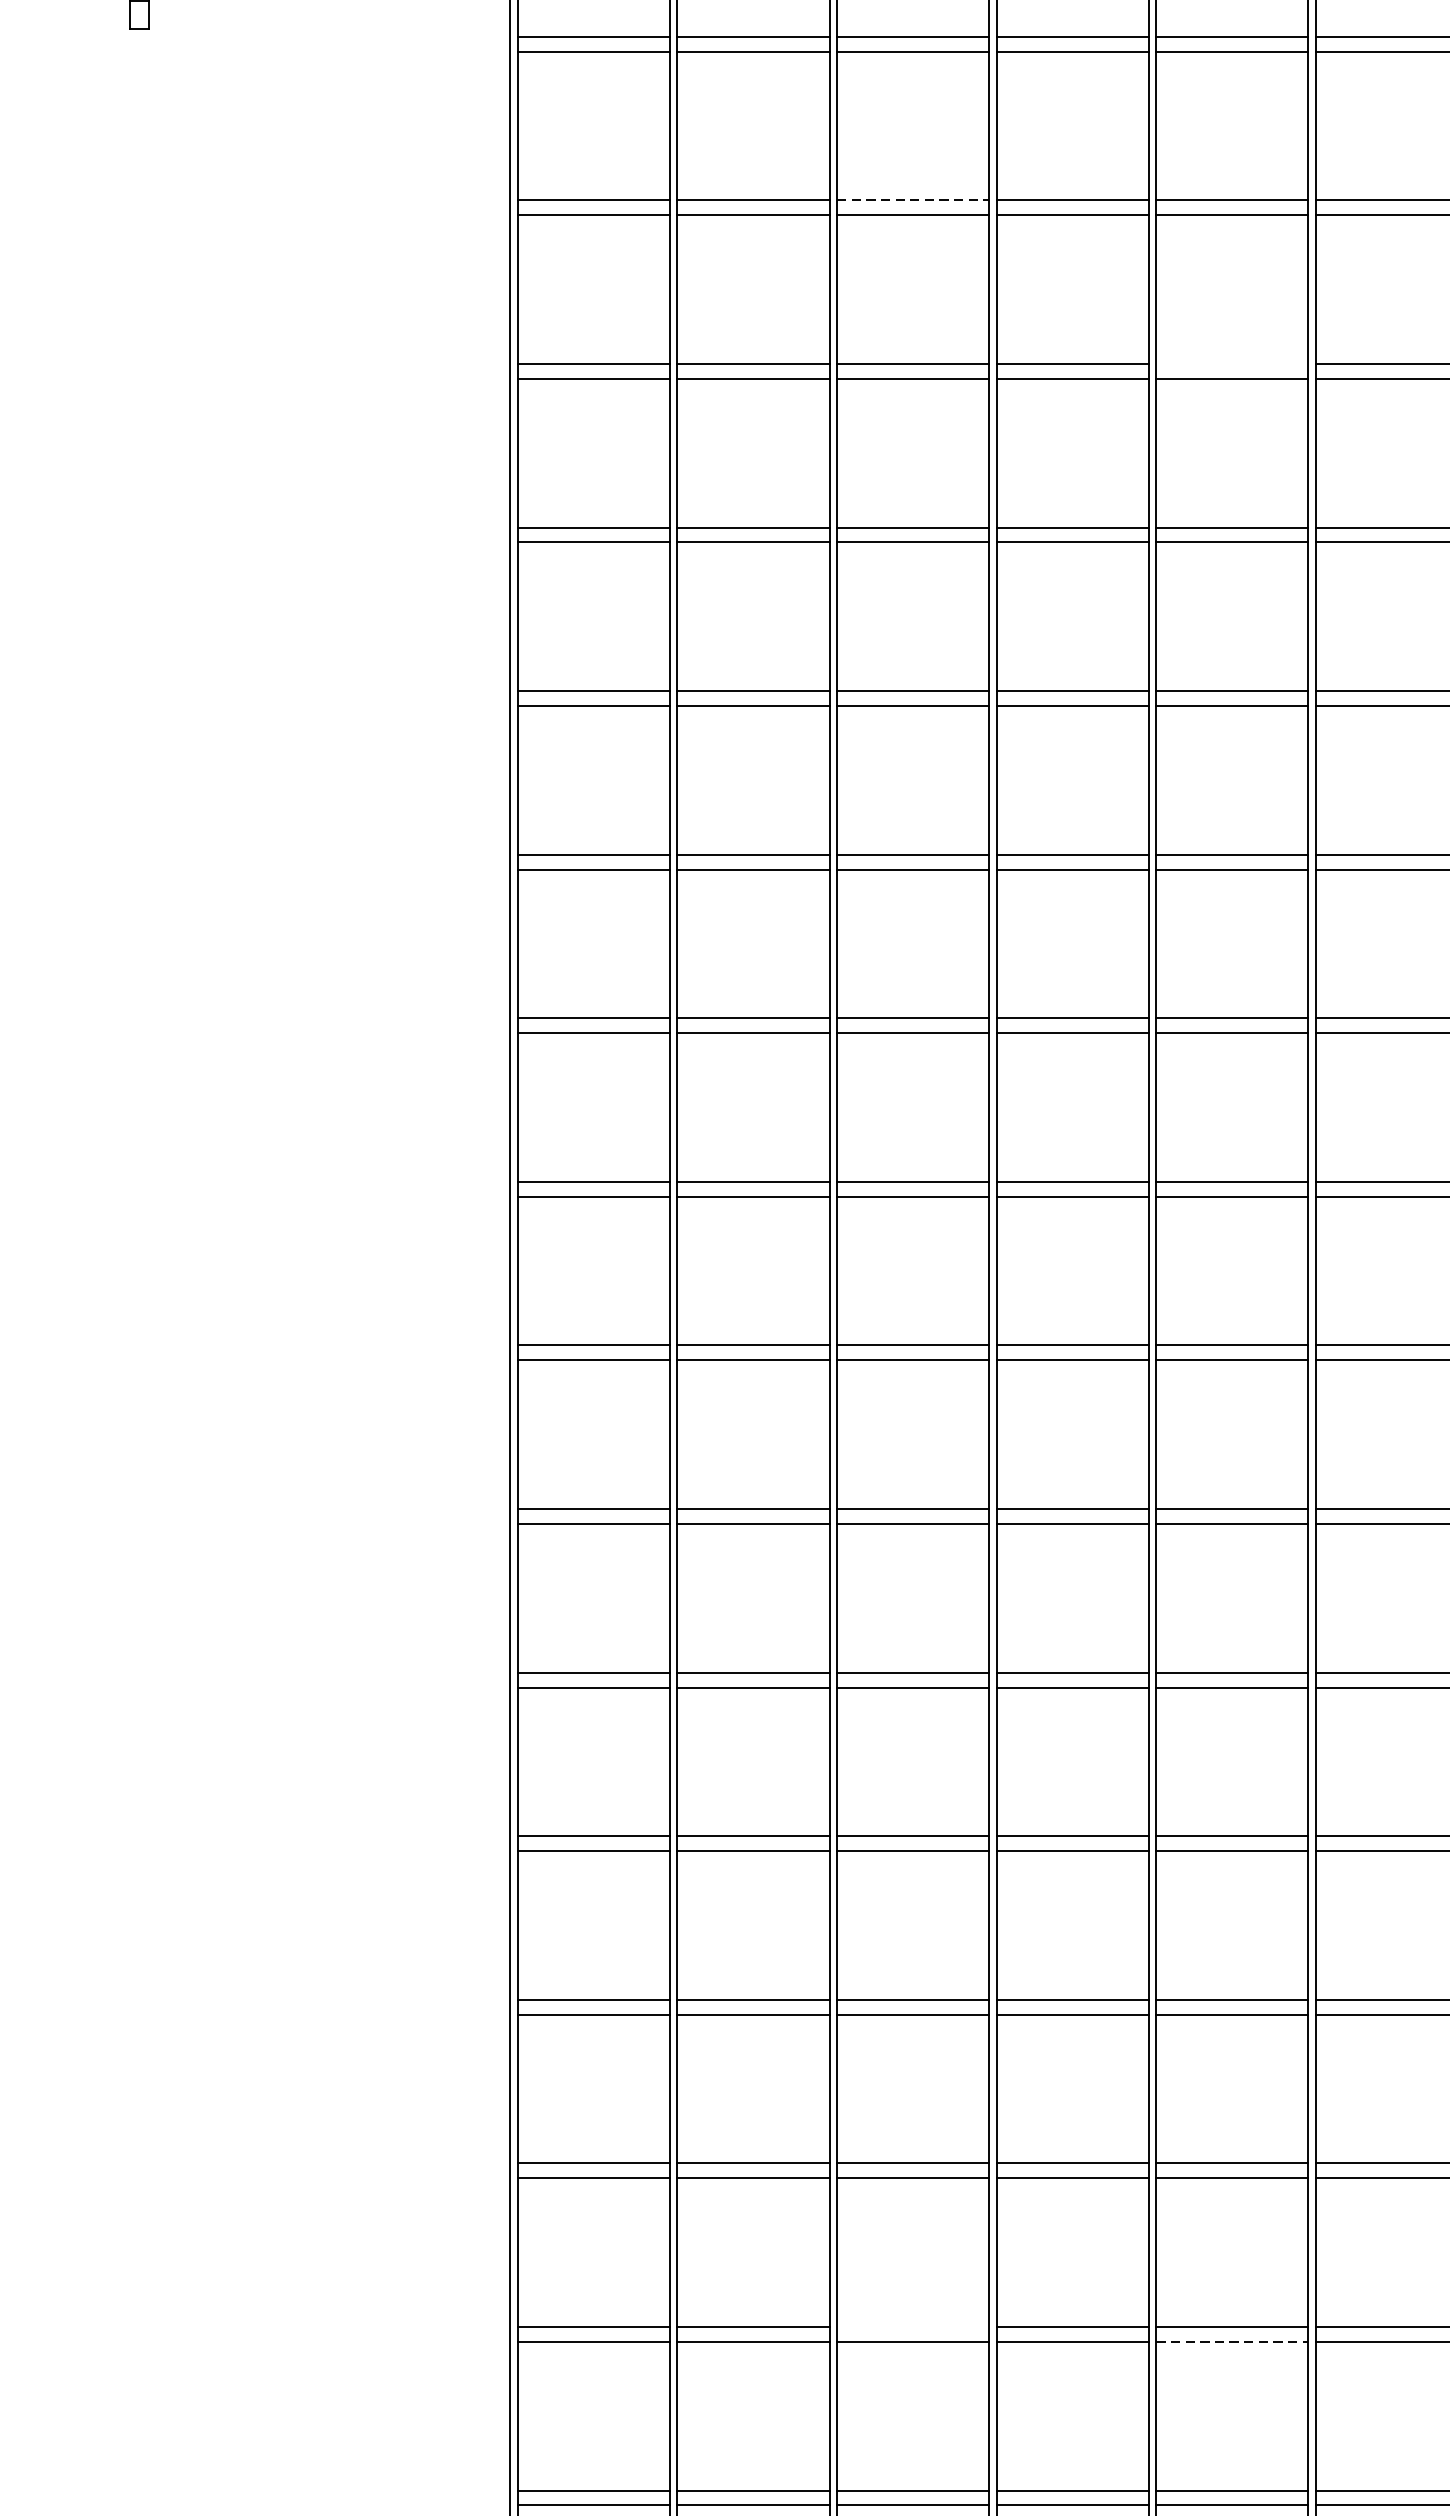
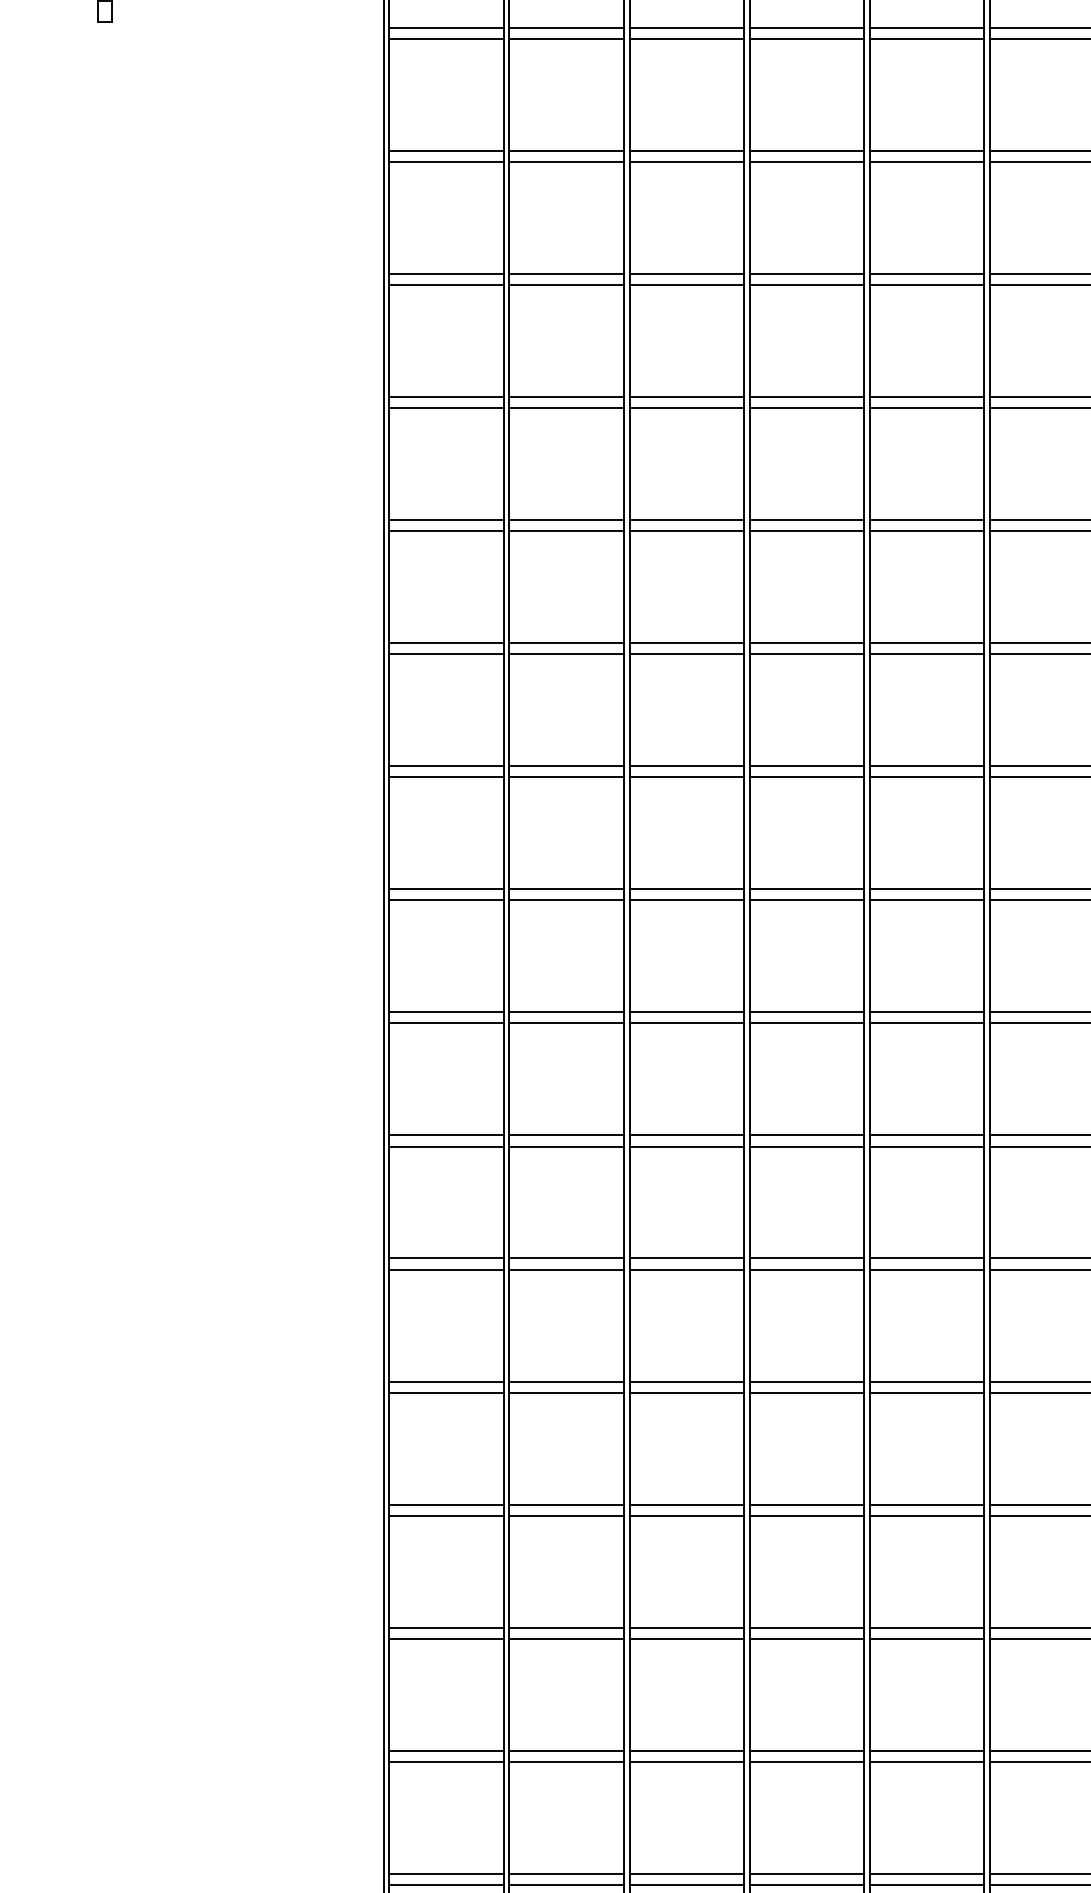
line: (913, 200) -> (687, 150), dashed -> solid
line: (1232, 363) -> (927, 273), added
line: (912, 2326) -> (686, 1750), added
line: (1232, 2341) -> (927, 1761), dashed -> solid

